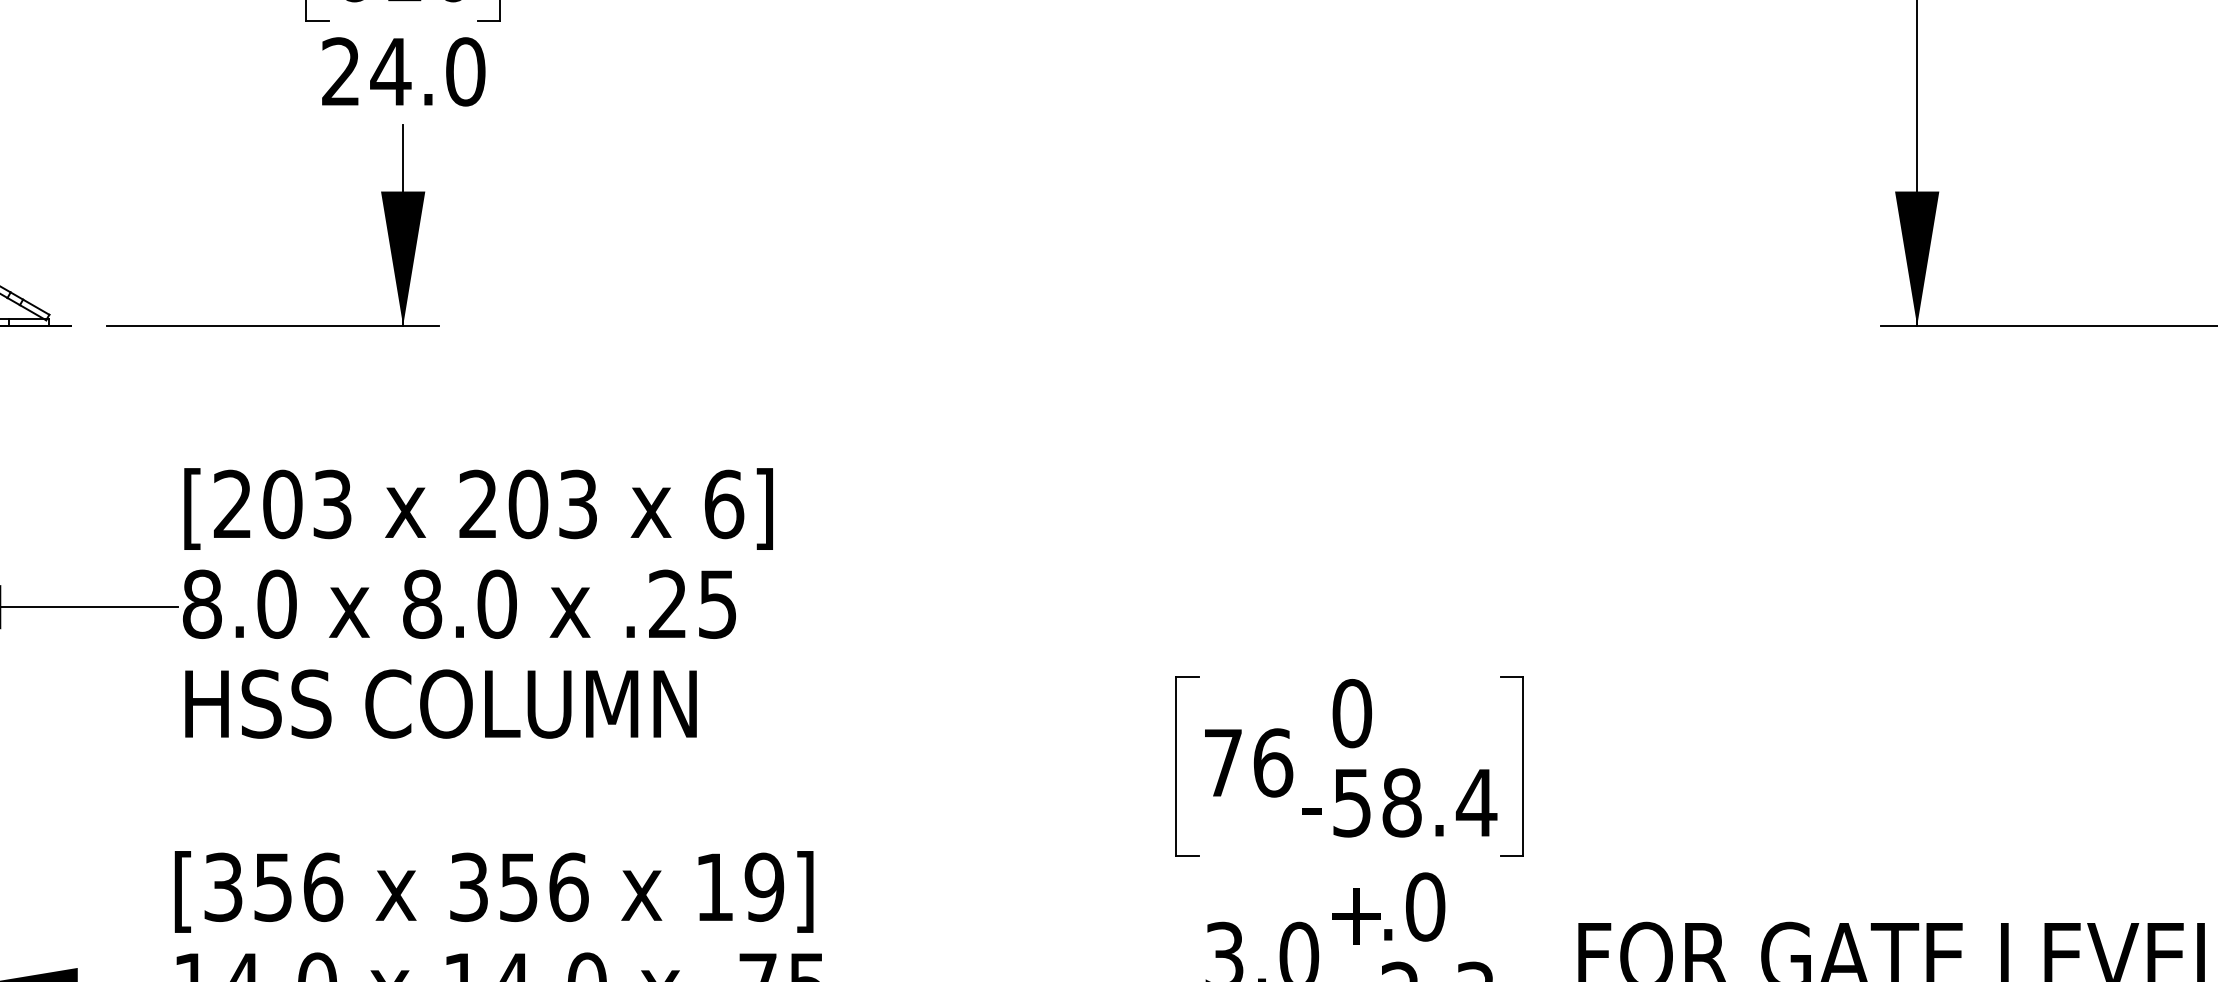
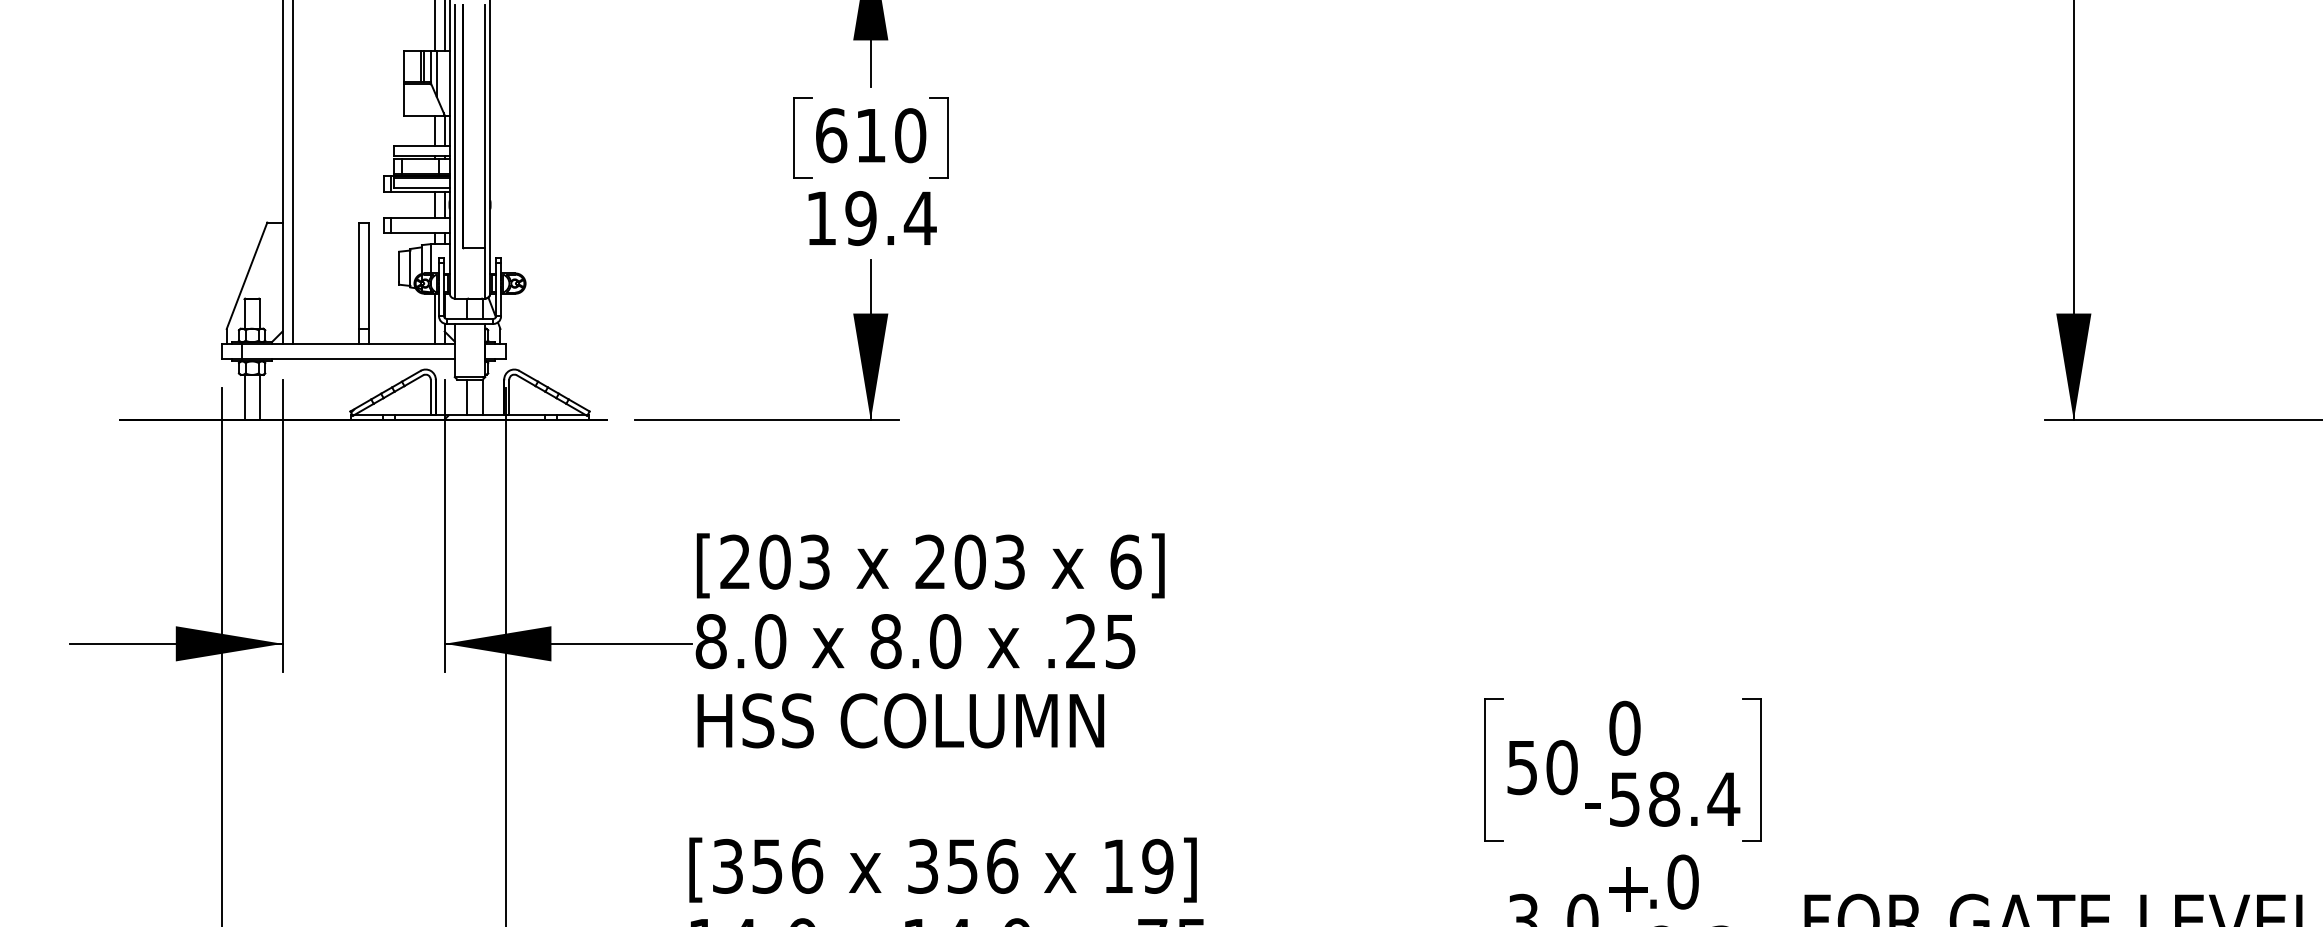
text: (404, 71) -> (871, 218), 24.0 -> 19.4
text: (1248, 762) -> (1542, 767), 76 -> 50

